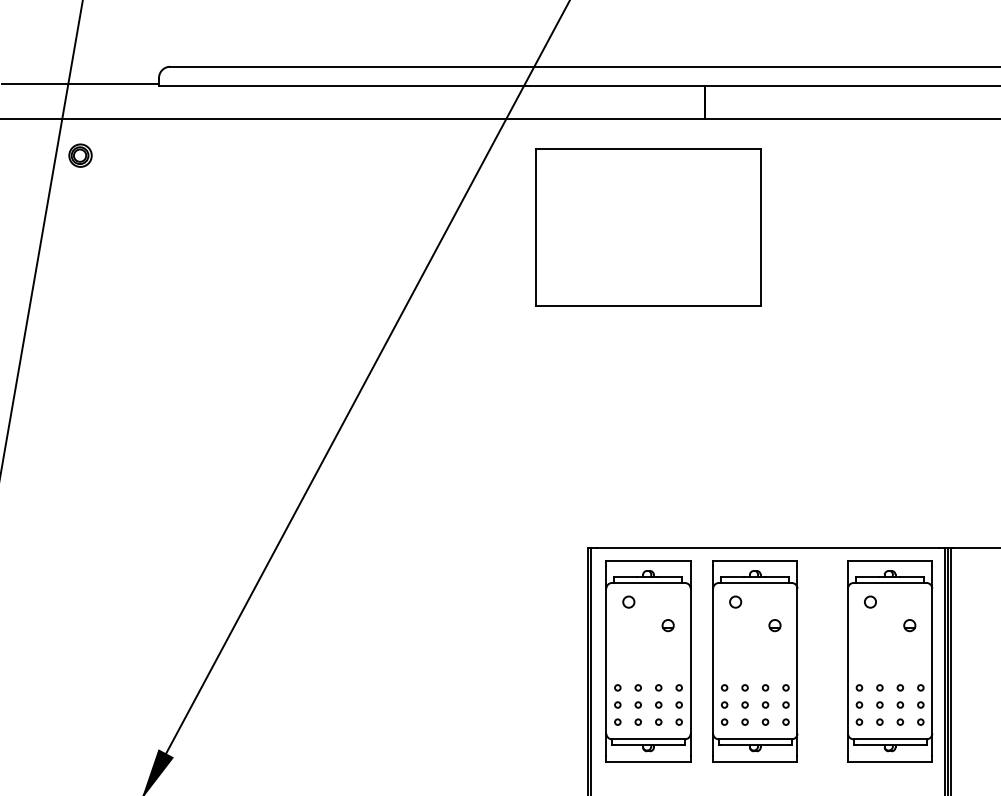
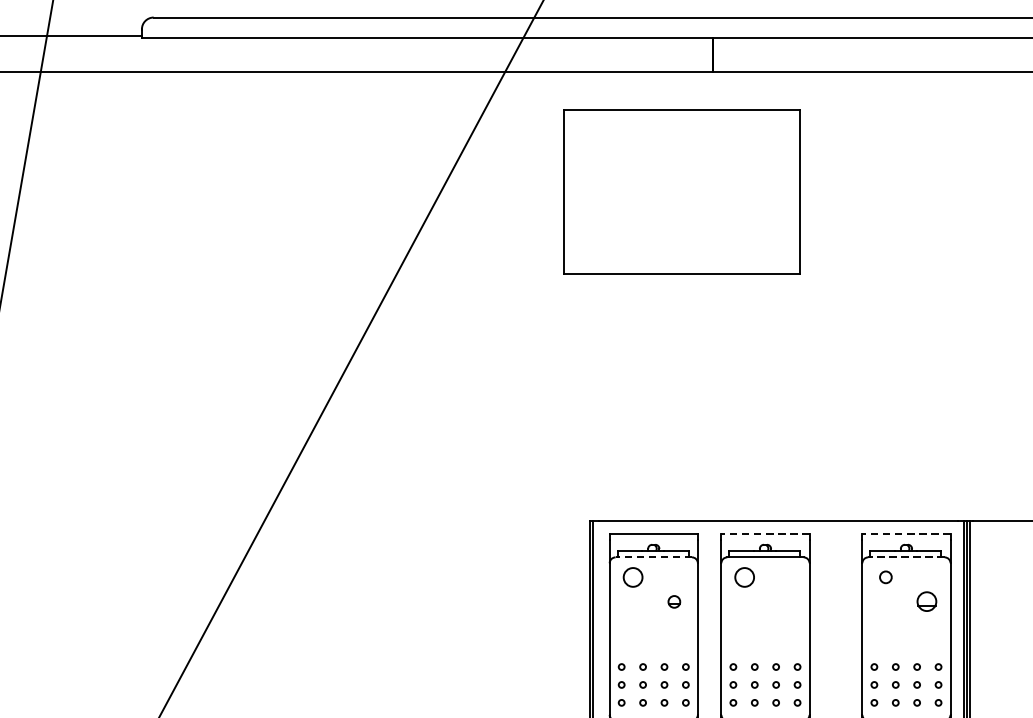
part: (80, 155) -> (59, 110), removed
part: (648, 227) -> (682, 191), moved
line: (754, 560) -> (764, 533), solid -> dashed
line: (889, 560) -> (905, 533), solid -> dashed
line: (648, 583) -> (653, 557), solid -> dashed
line: (890, 583) -> (906, 557), solid -> dashed
circle: (628, 601) -> (632, 576), size x1.6
circle: (735, 601) -> (744, 576), size x1.6
part: (774, 625) -> (785, 601), removed
part: (909, 625) -> (926, 601), size x1.6

